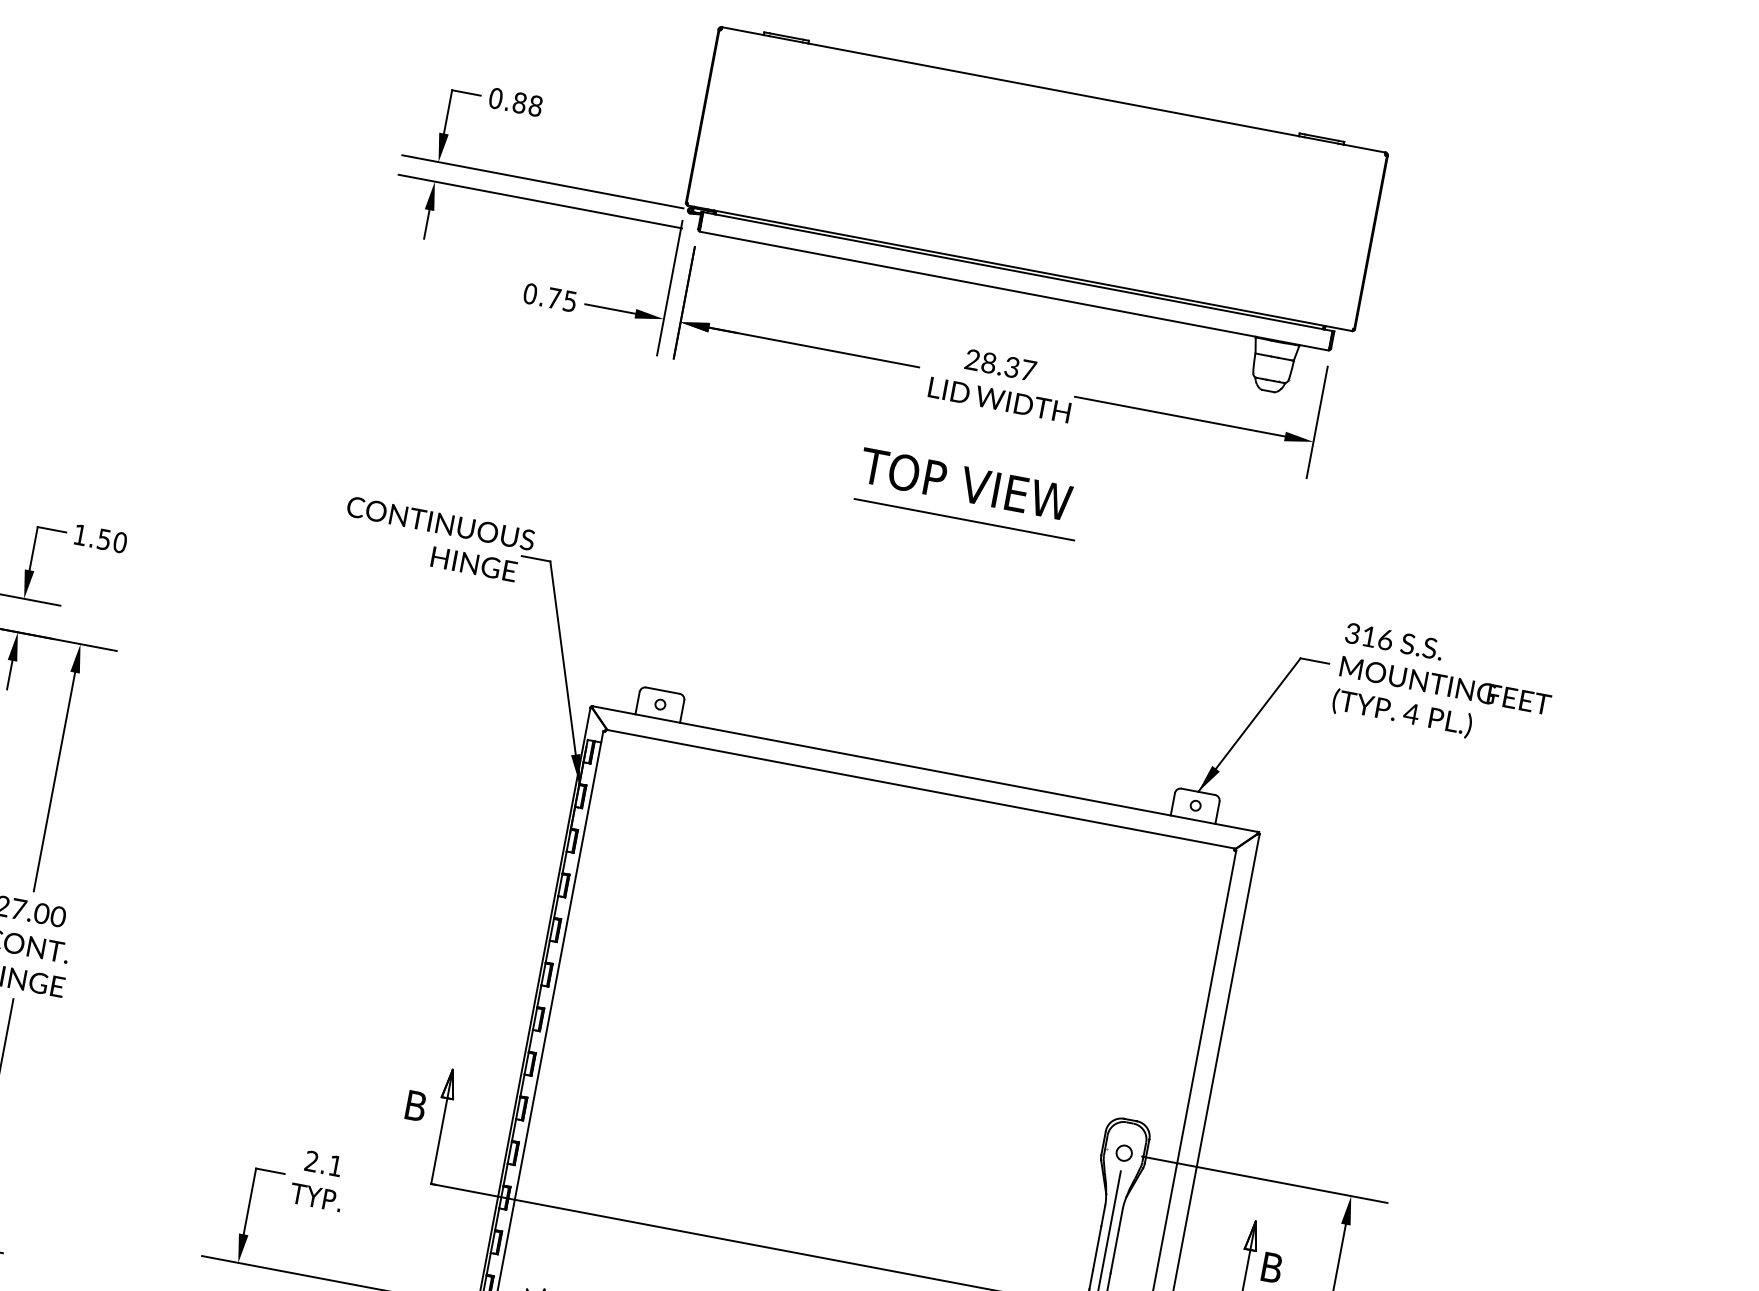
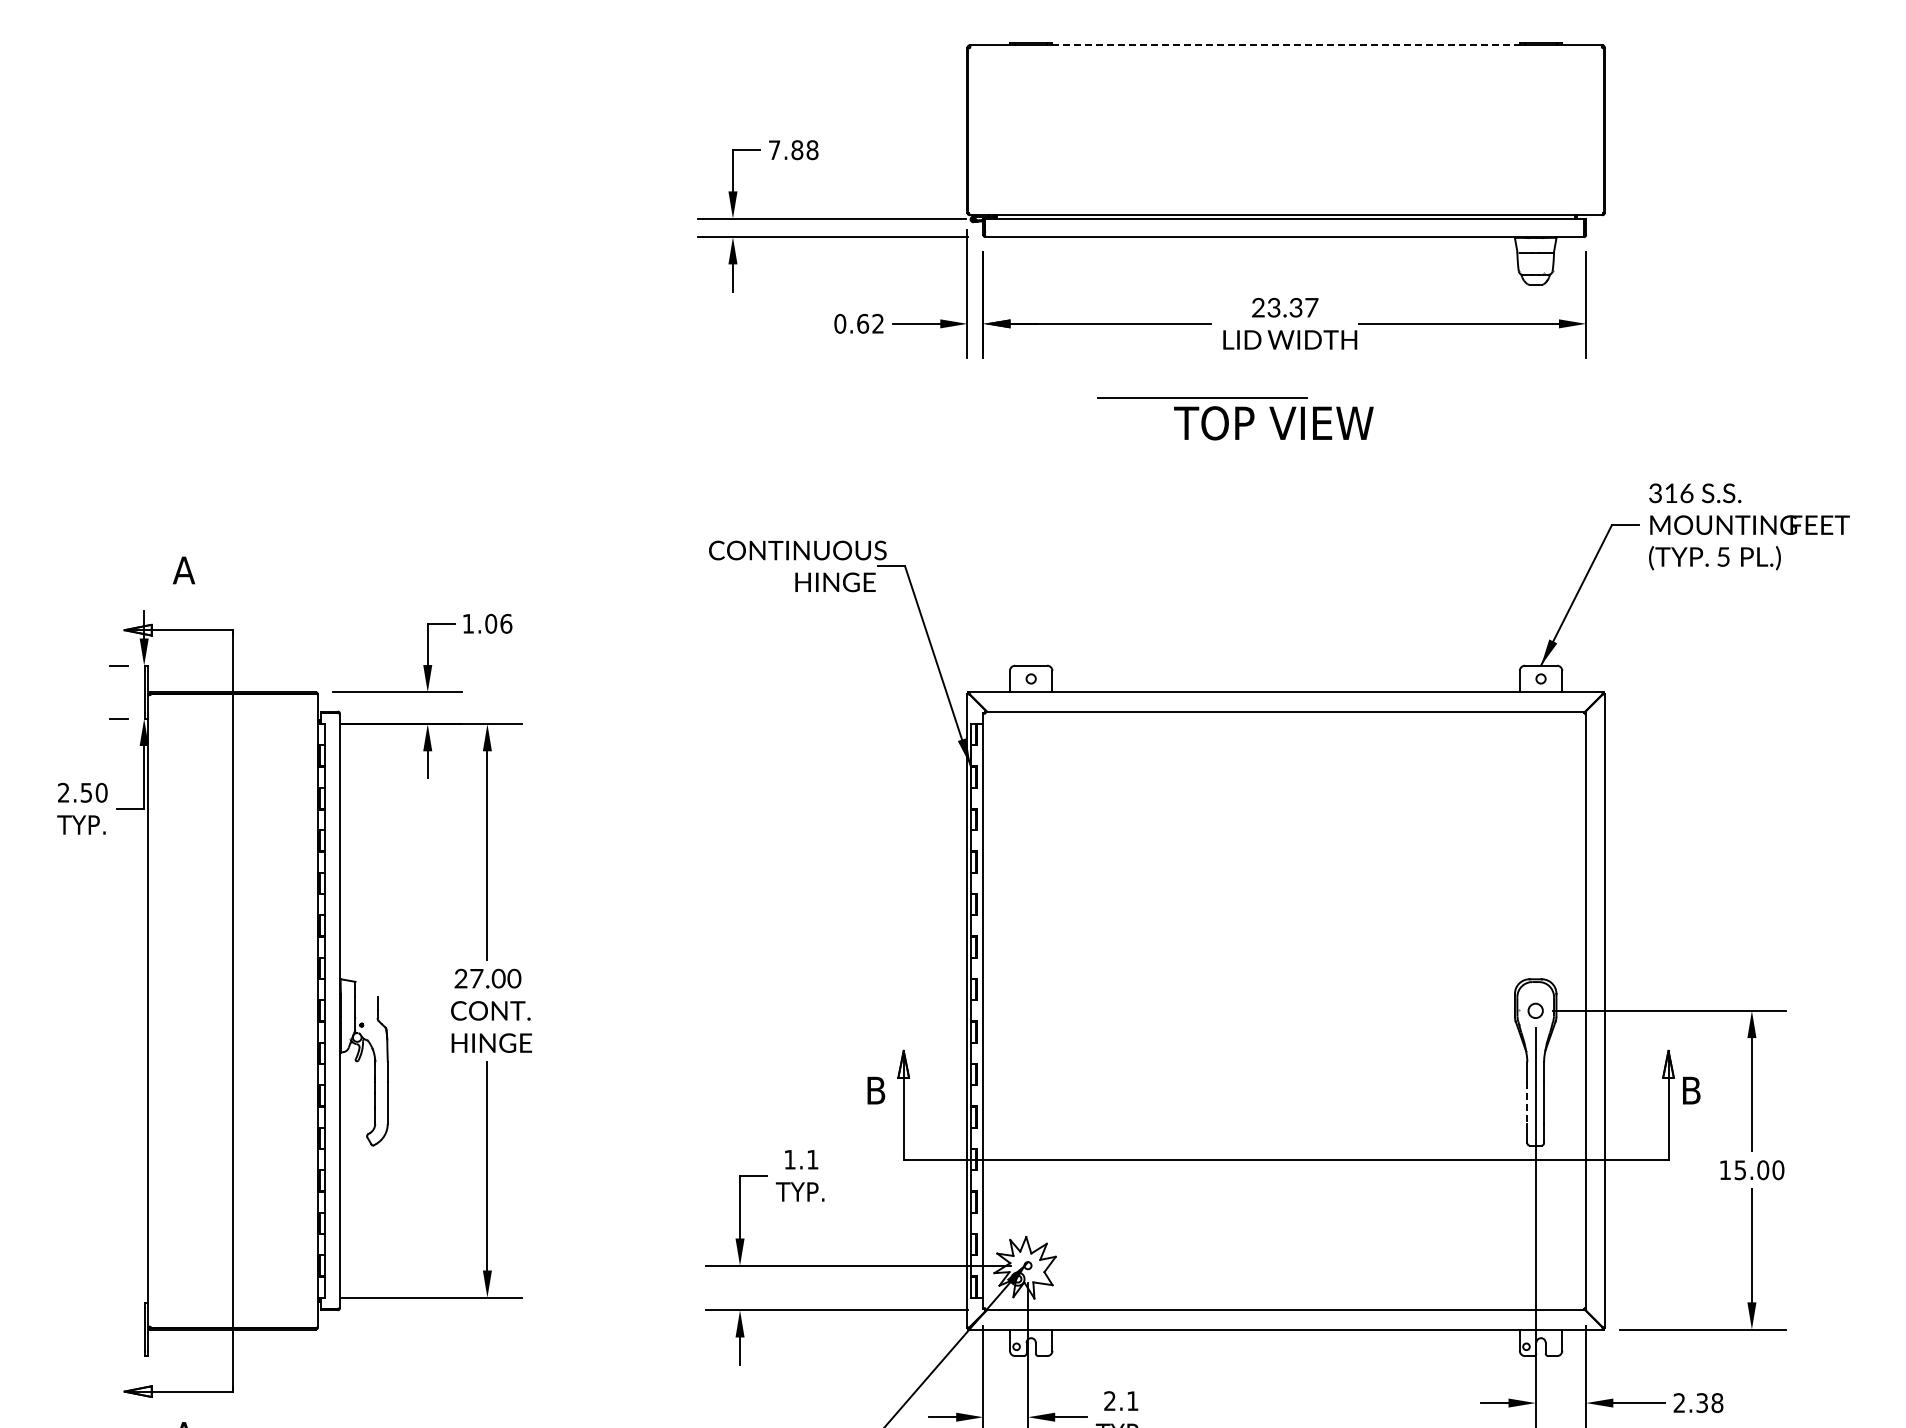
line: (1054, 90) -> (1286, 45), solid -> dashed
text: (495, 98) -> (774, 150), 0.88 -> 7.88
text: (562, 299) -> (870, 323), 0.75 -> 0.62
text: (988, 362) -> (1273, 307), 28.37 -> 23.37
line: (964, 519) -> (1202, 397), moved
text: (112, 540) -> (498, 623), 1.50 -> 1.06
text: (1411, 713) -> (1723, 556), 4 -> 5
text: (311, 1161) -> (789, 1159), 2.1 -> 1.1
line: (1097, 1247) -> (1527, 1102), solid -> dashed

